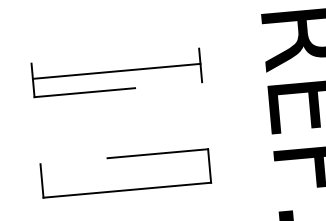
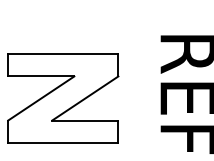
line: (117, 71) -> (63, 54), moved
line: (155, 120) -> (85, 98), added
line: (88, 126) -> (41, 98), added

